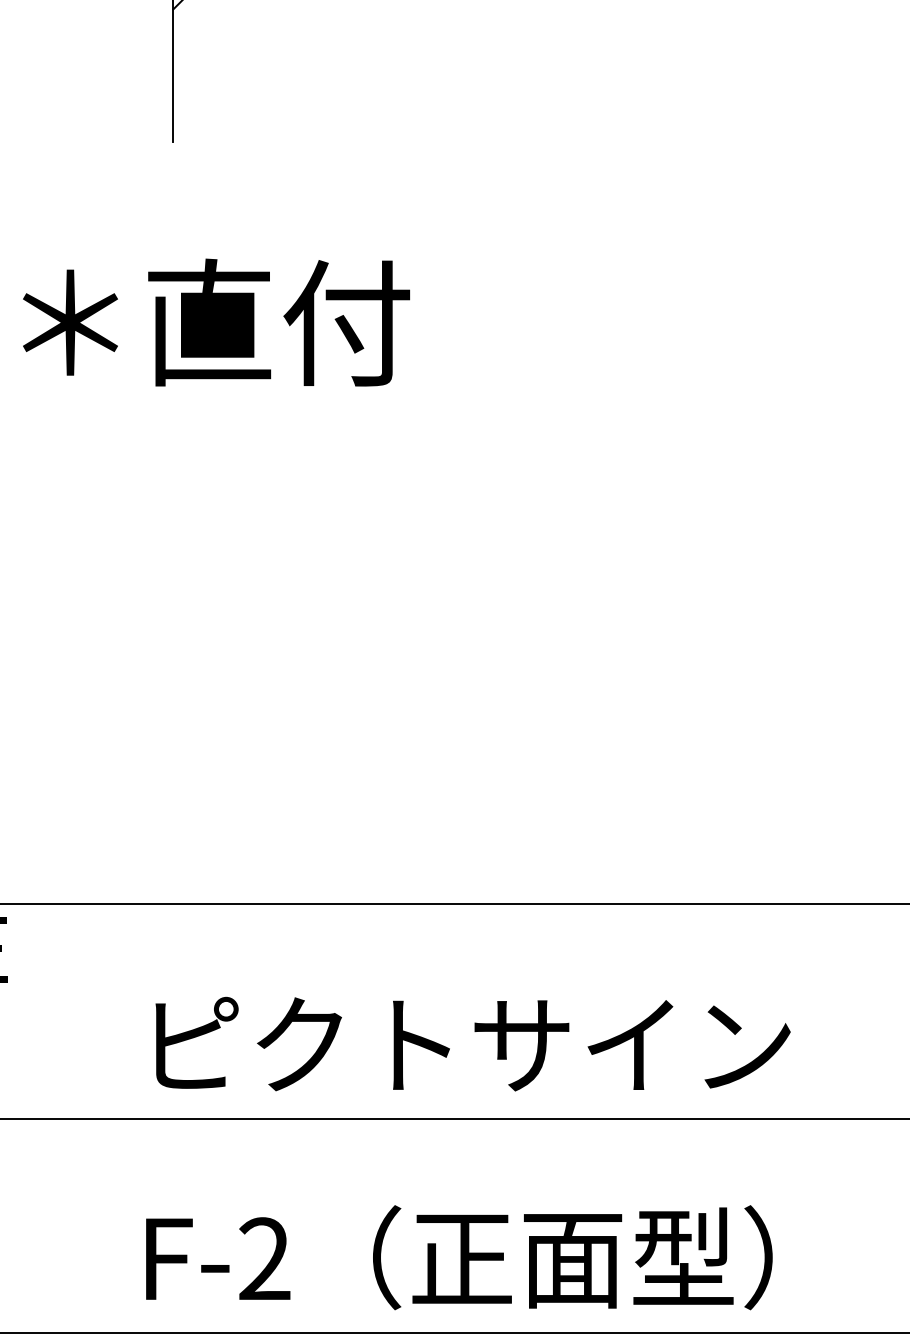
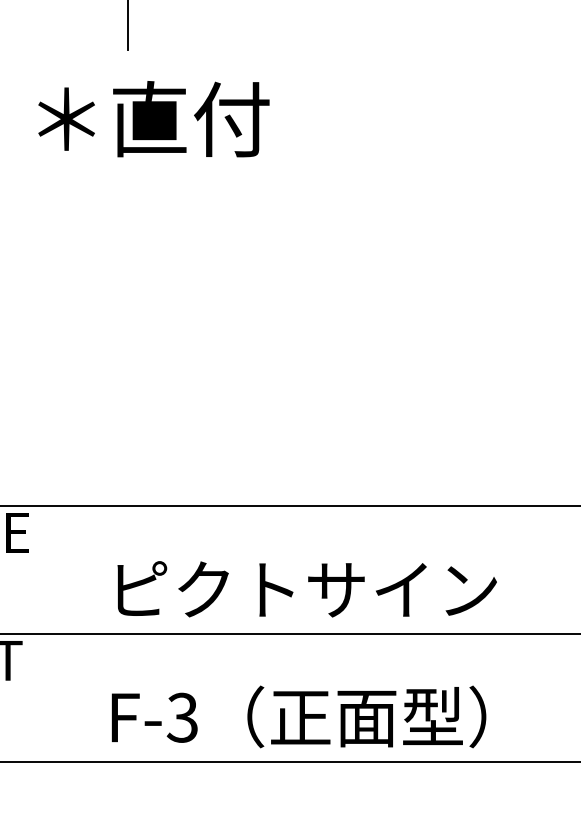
text: (215, 323) -> (153, 119), moved
text: (264, 1258) -> (182, 717), F-2 -> F-3

